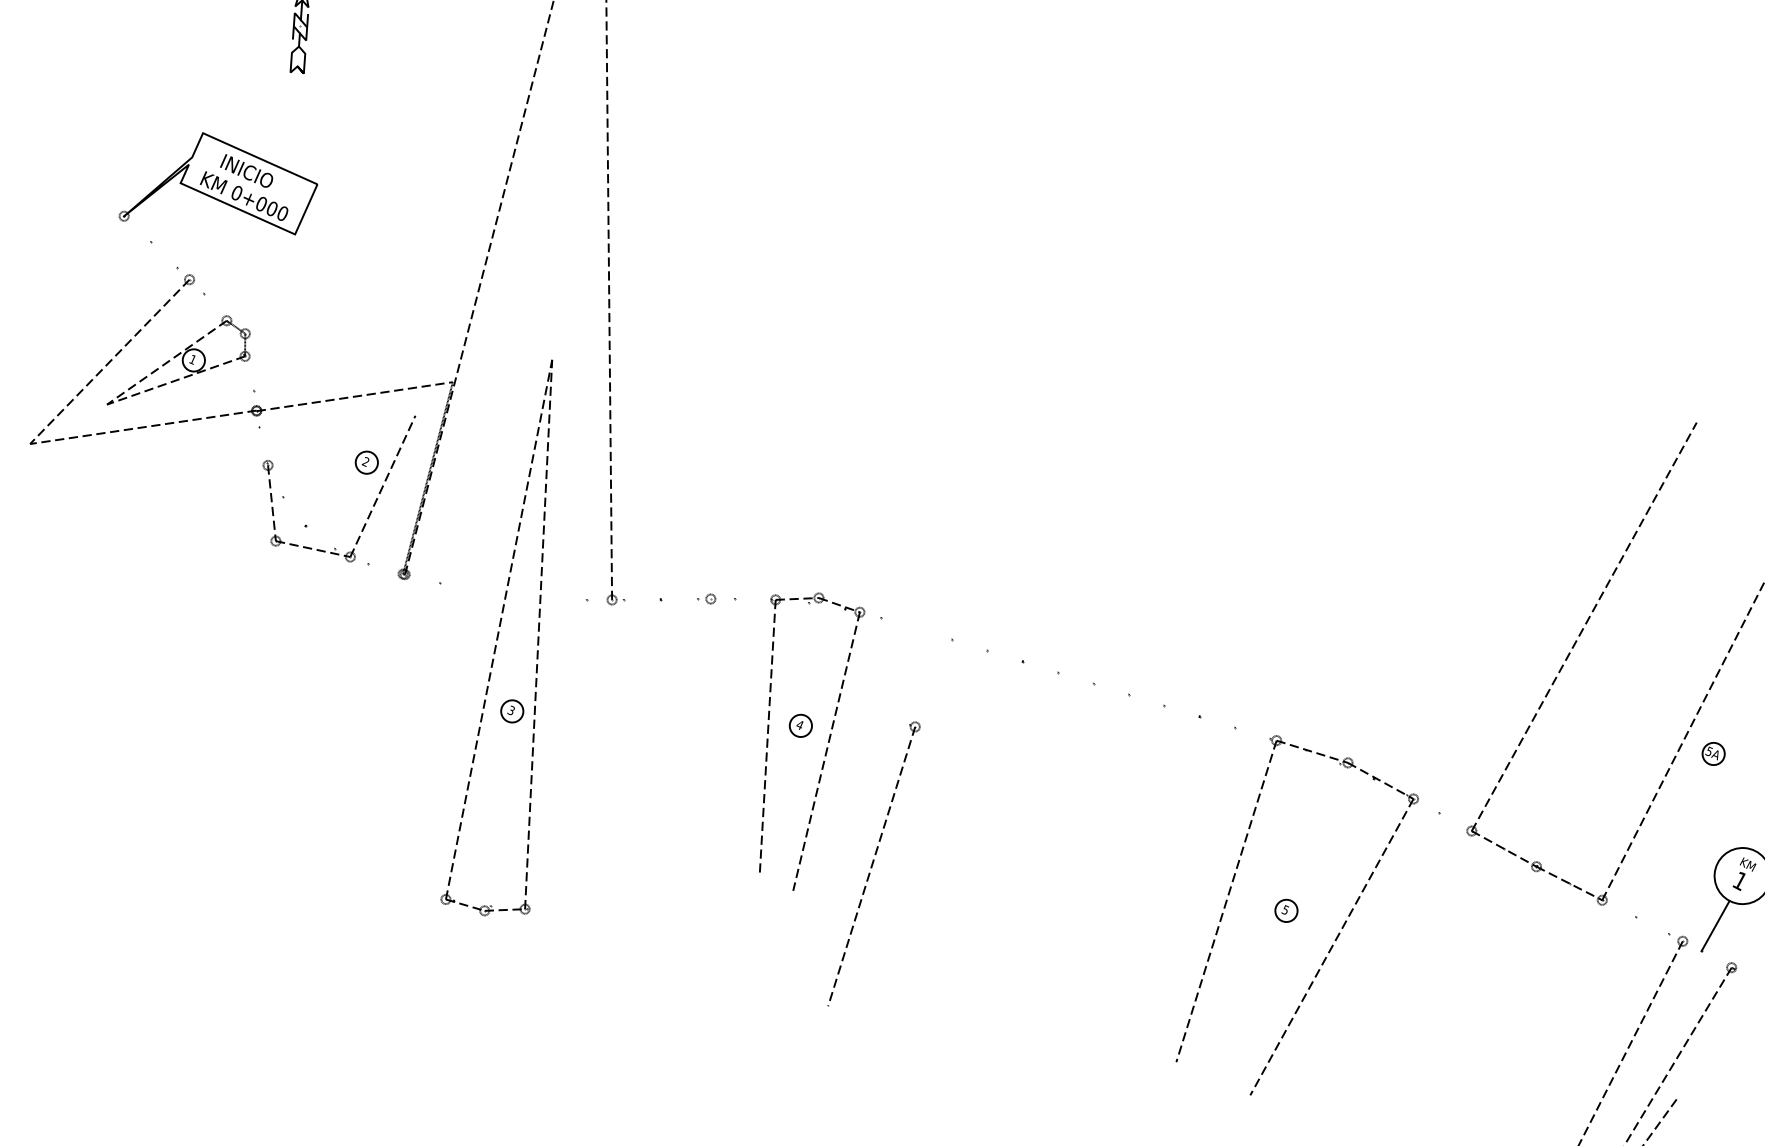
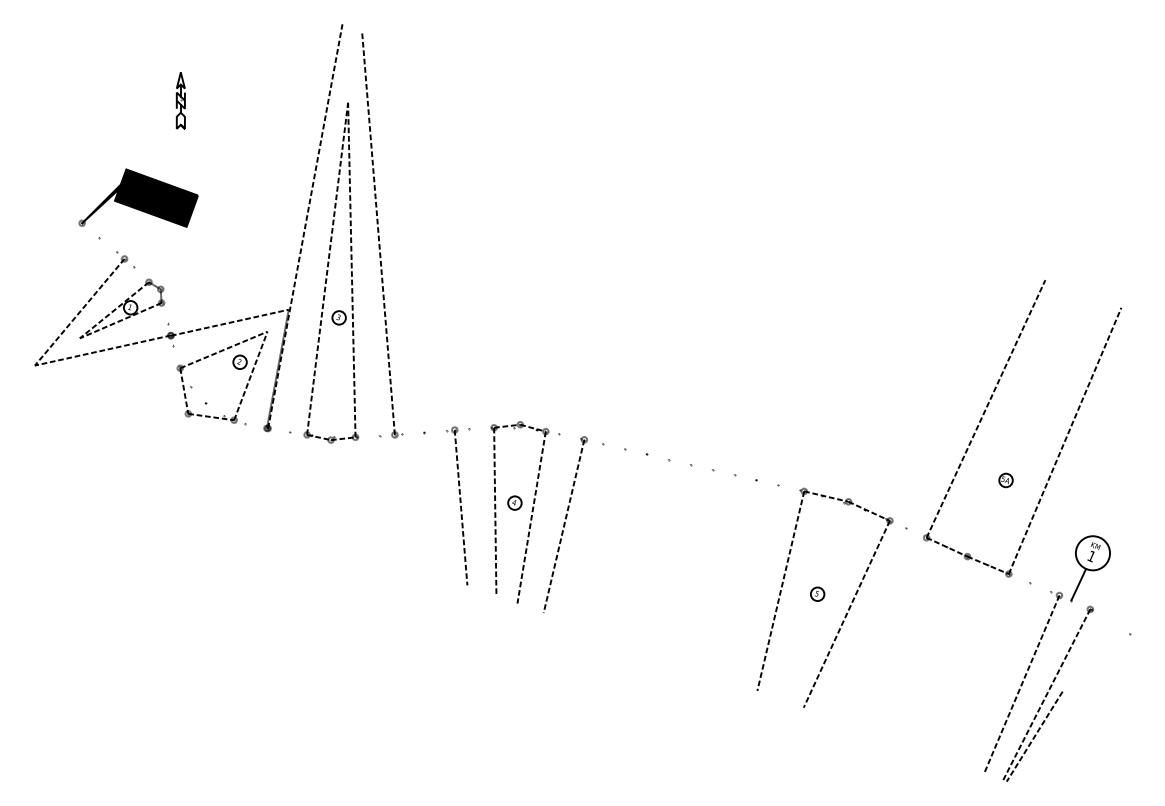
fill: (222, 180) -> (140, 197), added
line: (341, 439) -> (223, 349), added
part: (505, 636) -> (331, 272), moved
line: (711, 726) -> (460, 507), added
part: (1712, 753) -> (1005, 480), moved
part: (874, 863) -> (565, 524), moved

